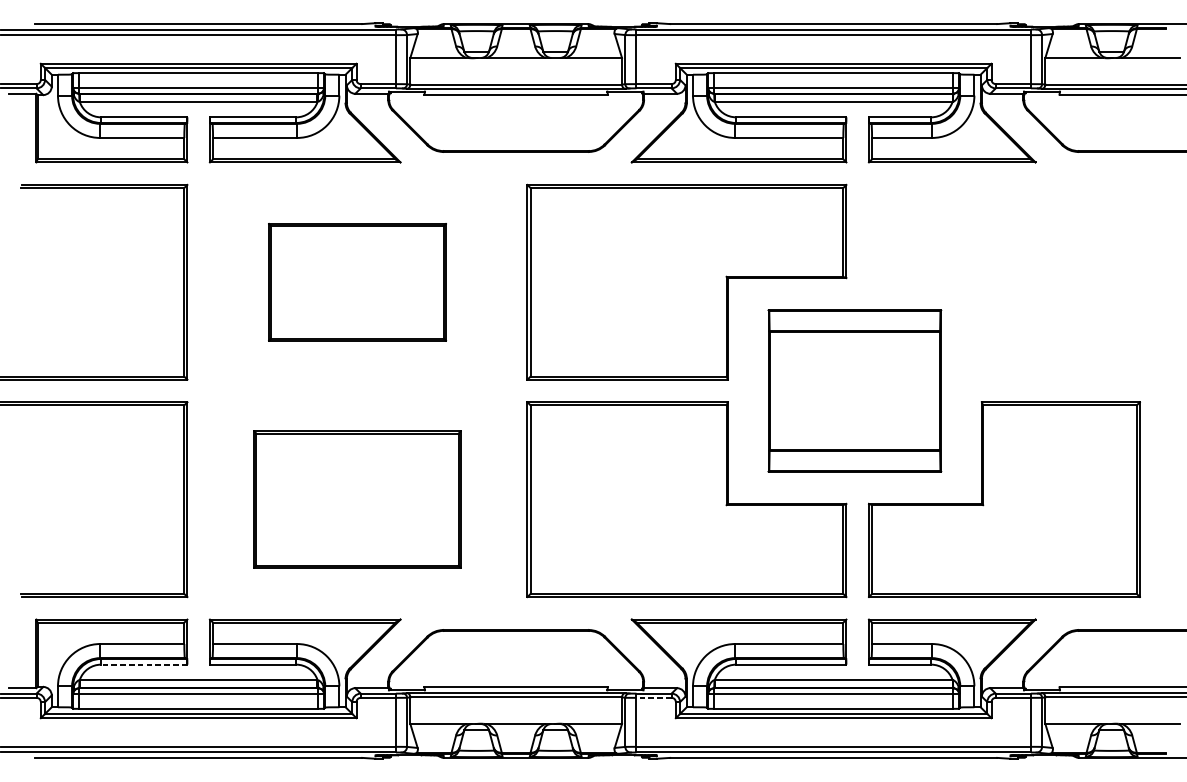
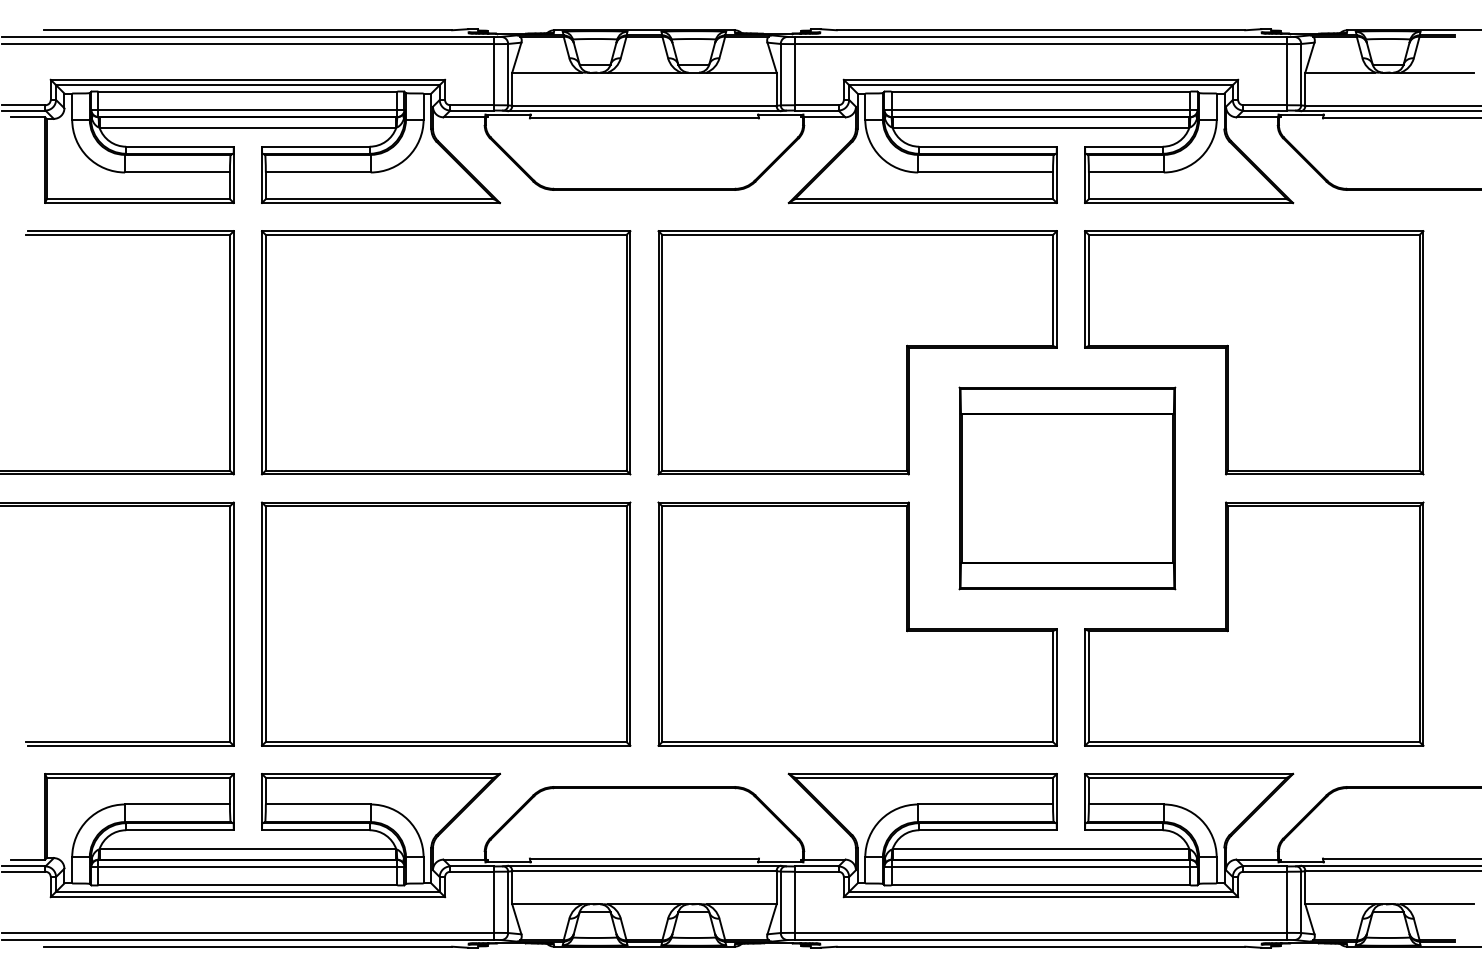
part: (357, 282) -> (446, 352), size x1.67
part: (1004, 282) -> (1254, 352), added
part: (357, 499) -> (446, 623), size x1.43
line: (143, 664) -> (179, 830), dashed -> solid
line: (653, 697) -> (816, 871), dashed -> solid

